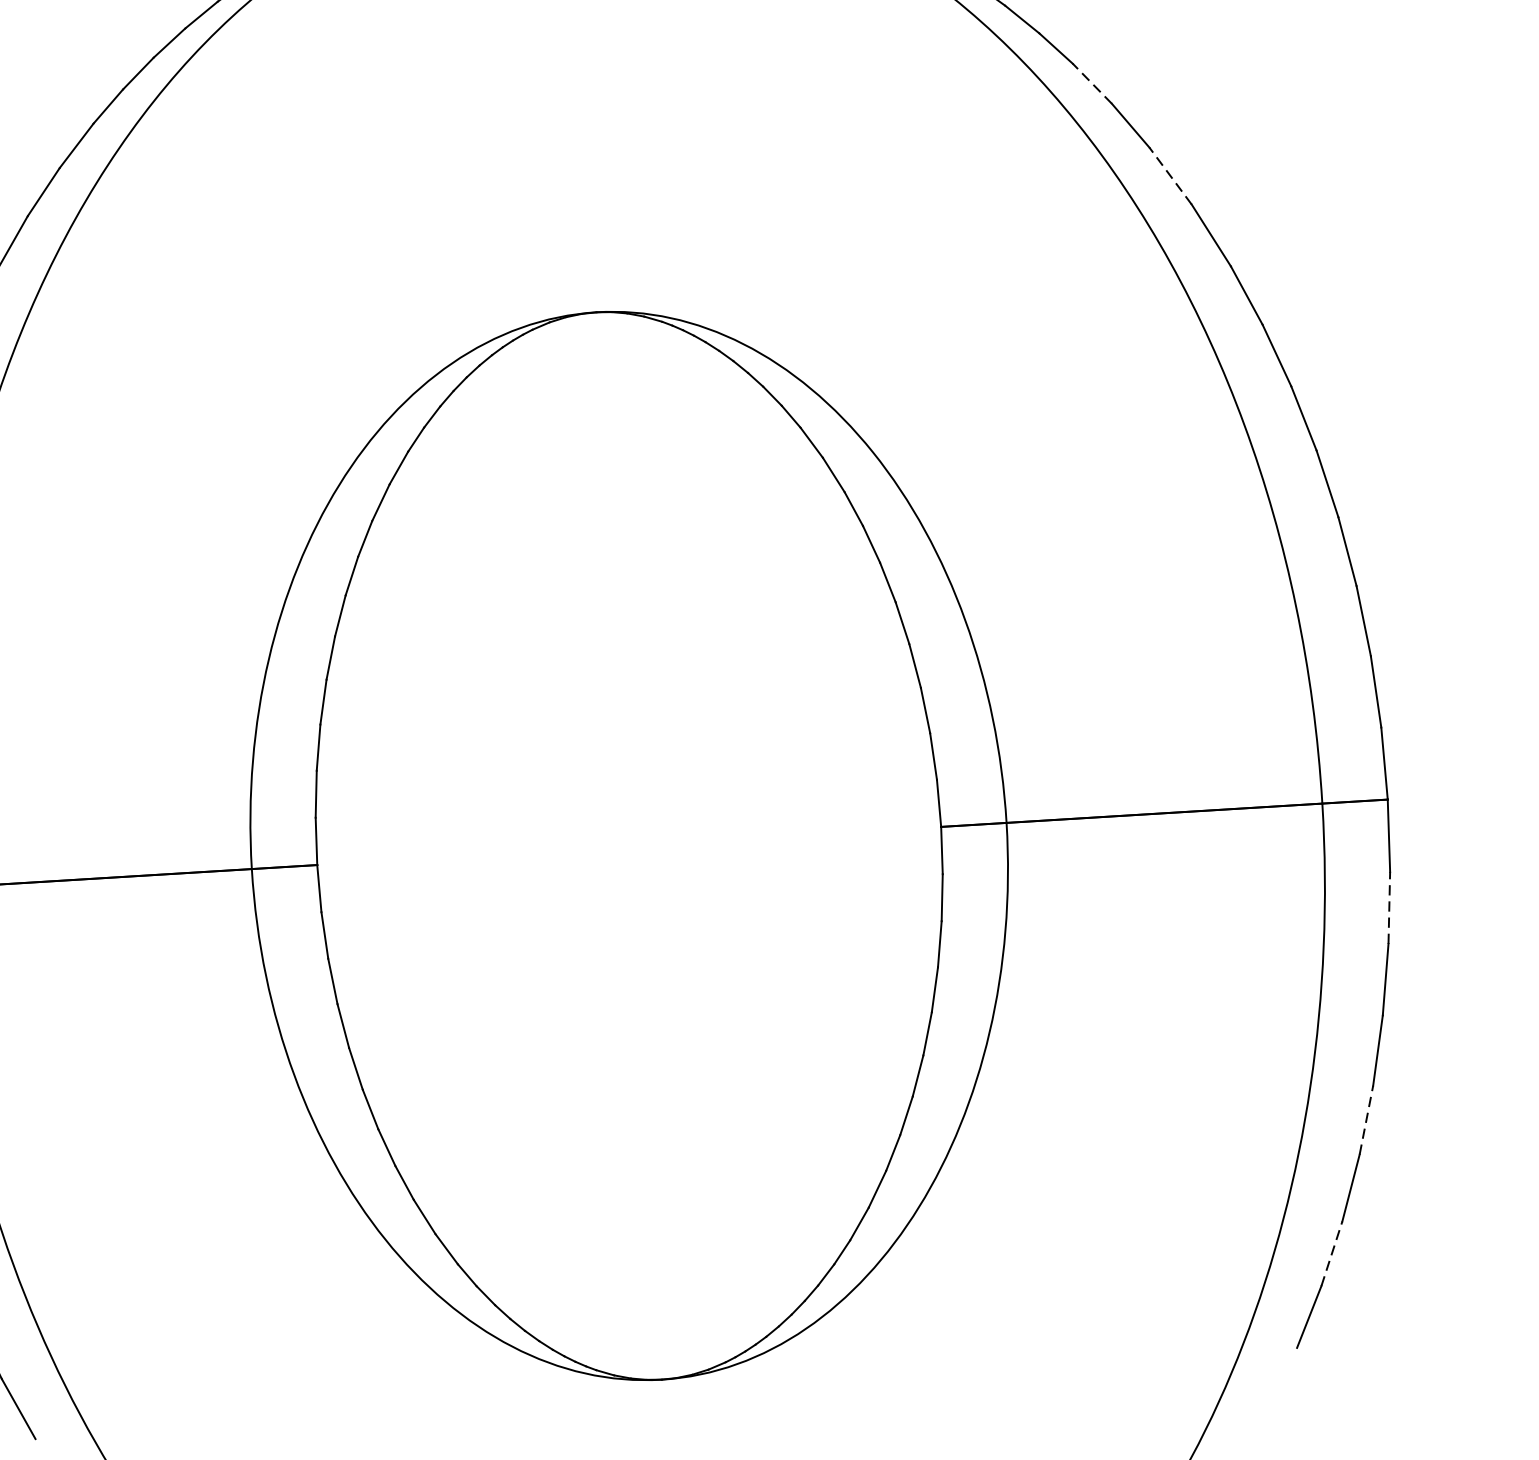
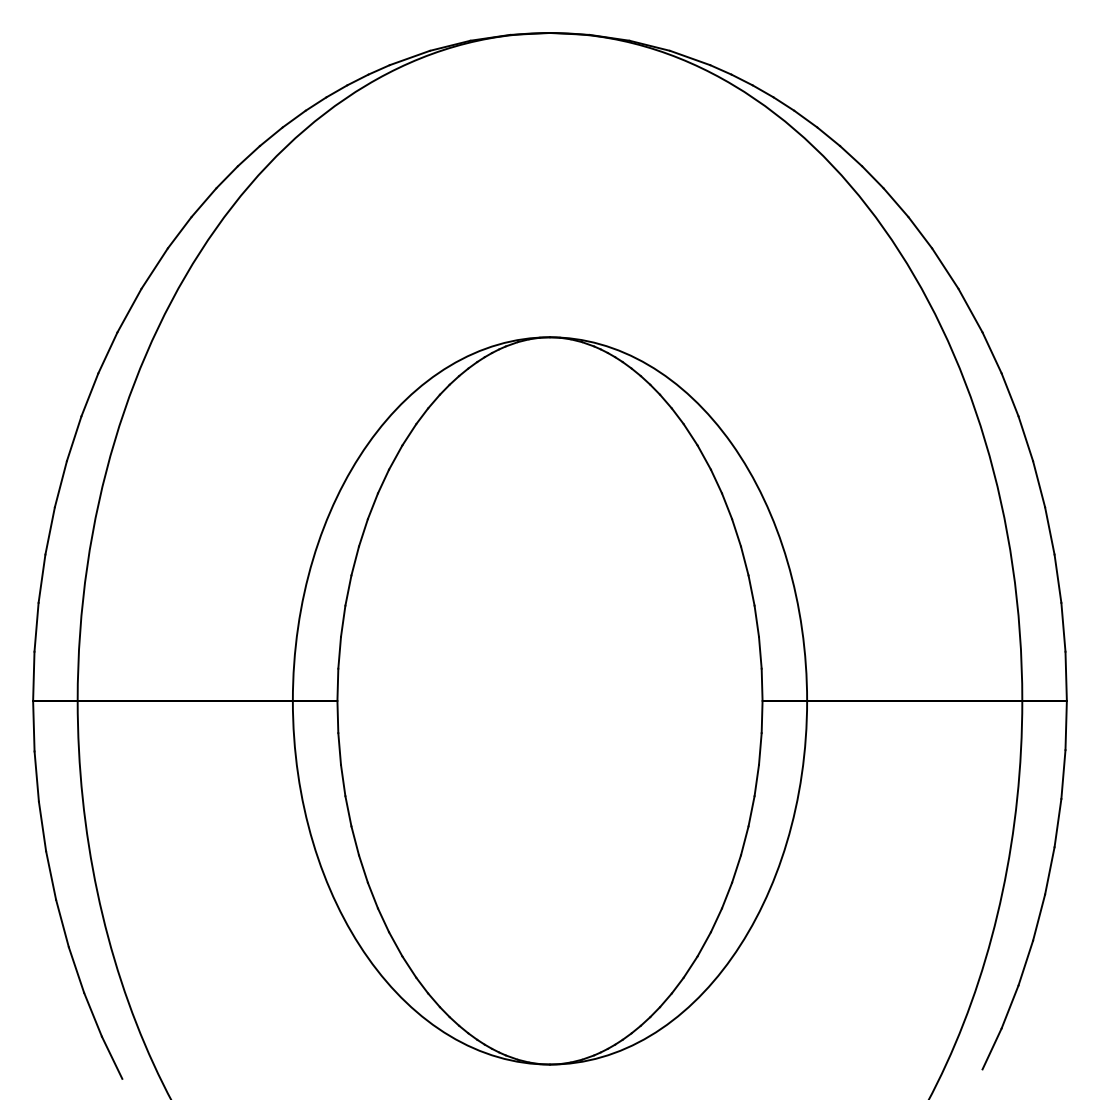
line: (1091, 83) -> (895, 202), dashed -> solid
line: (1170, 175) -> (945, 268), dashed -> solid
line: (1389, 907) -> (1063, 774), dashed -> solid
line: (1367, 1119) -> (1039, 917), dashed -> solid
line: (1332, 1253) -> (1010, 1006), dashed -> solid

